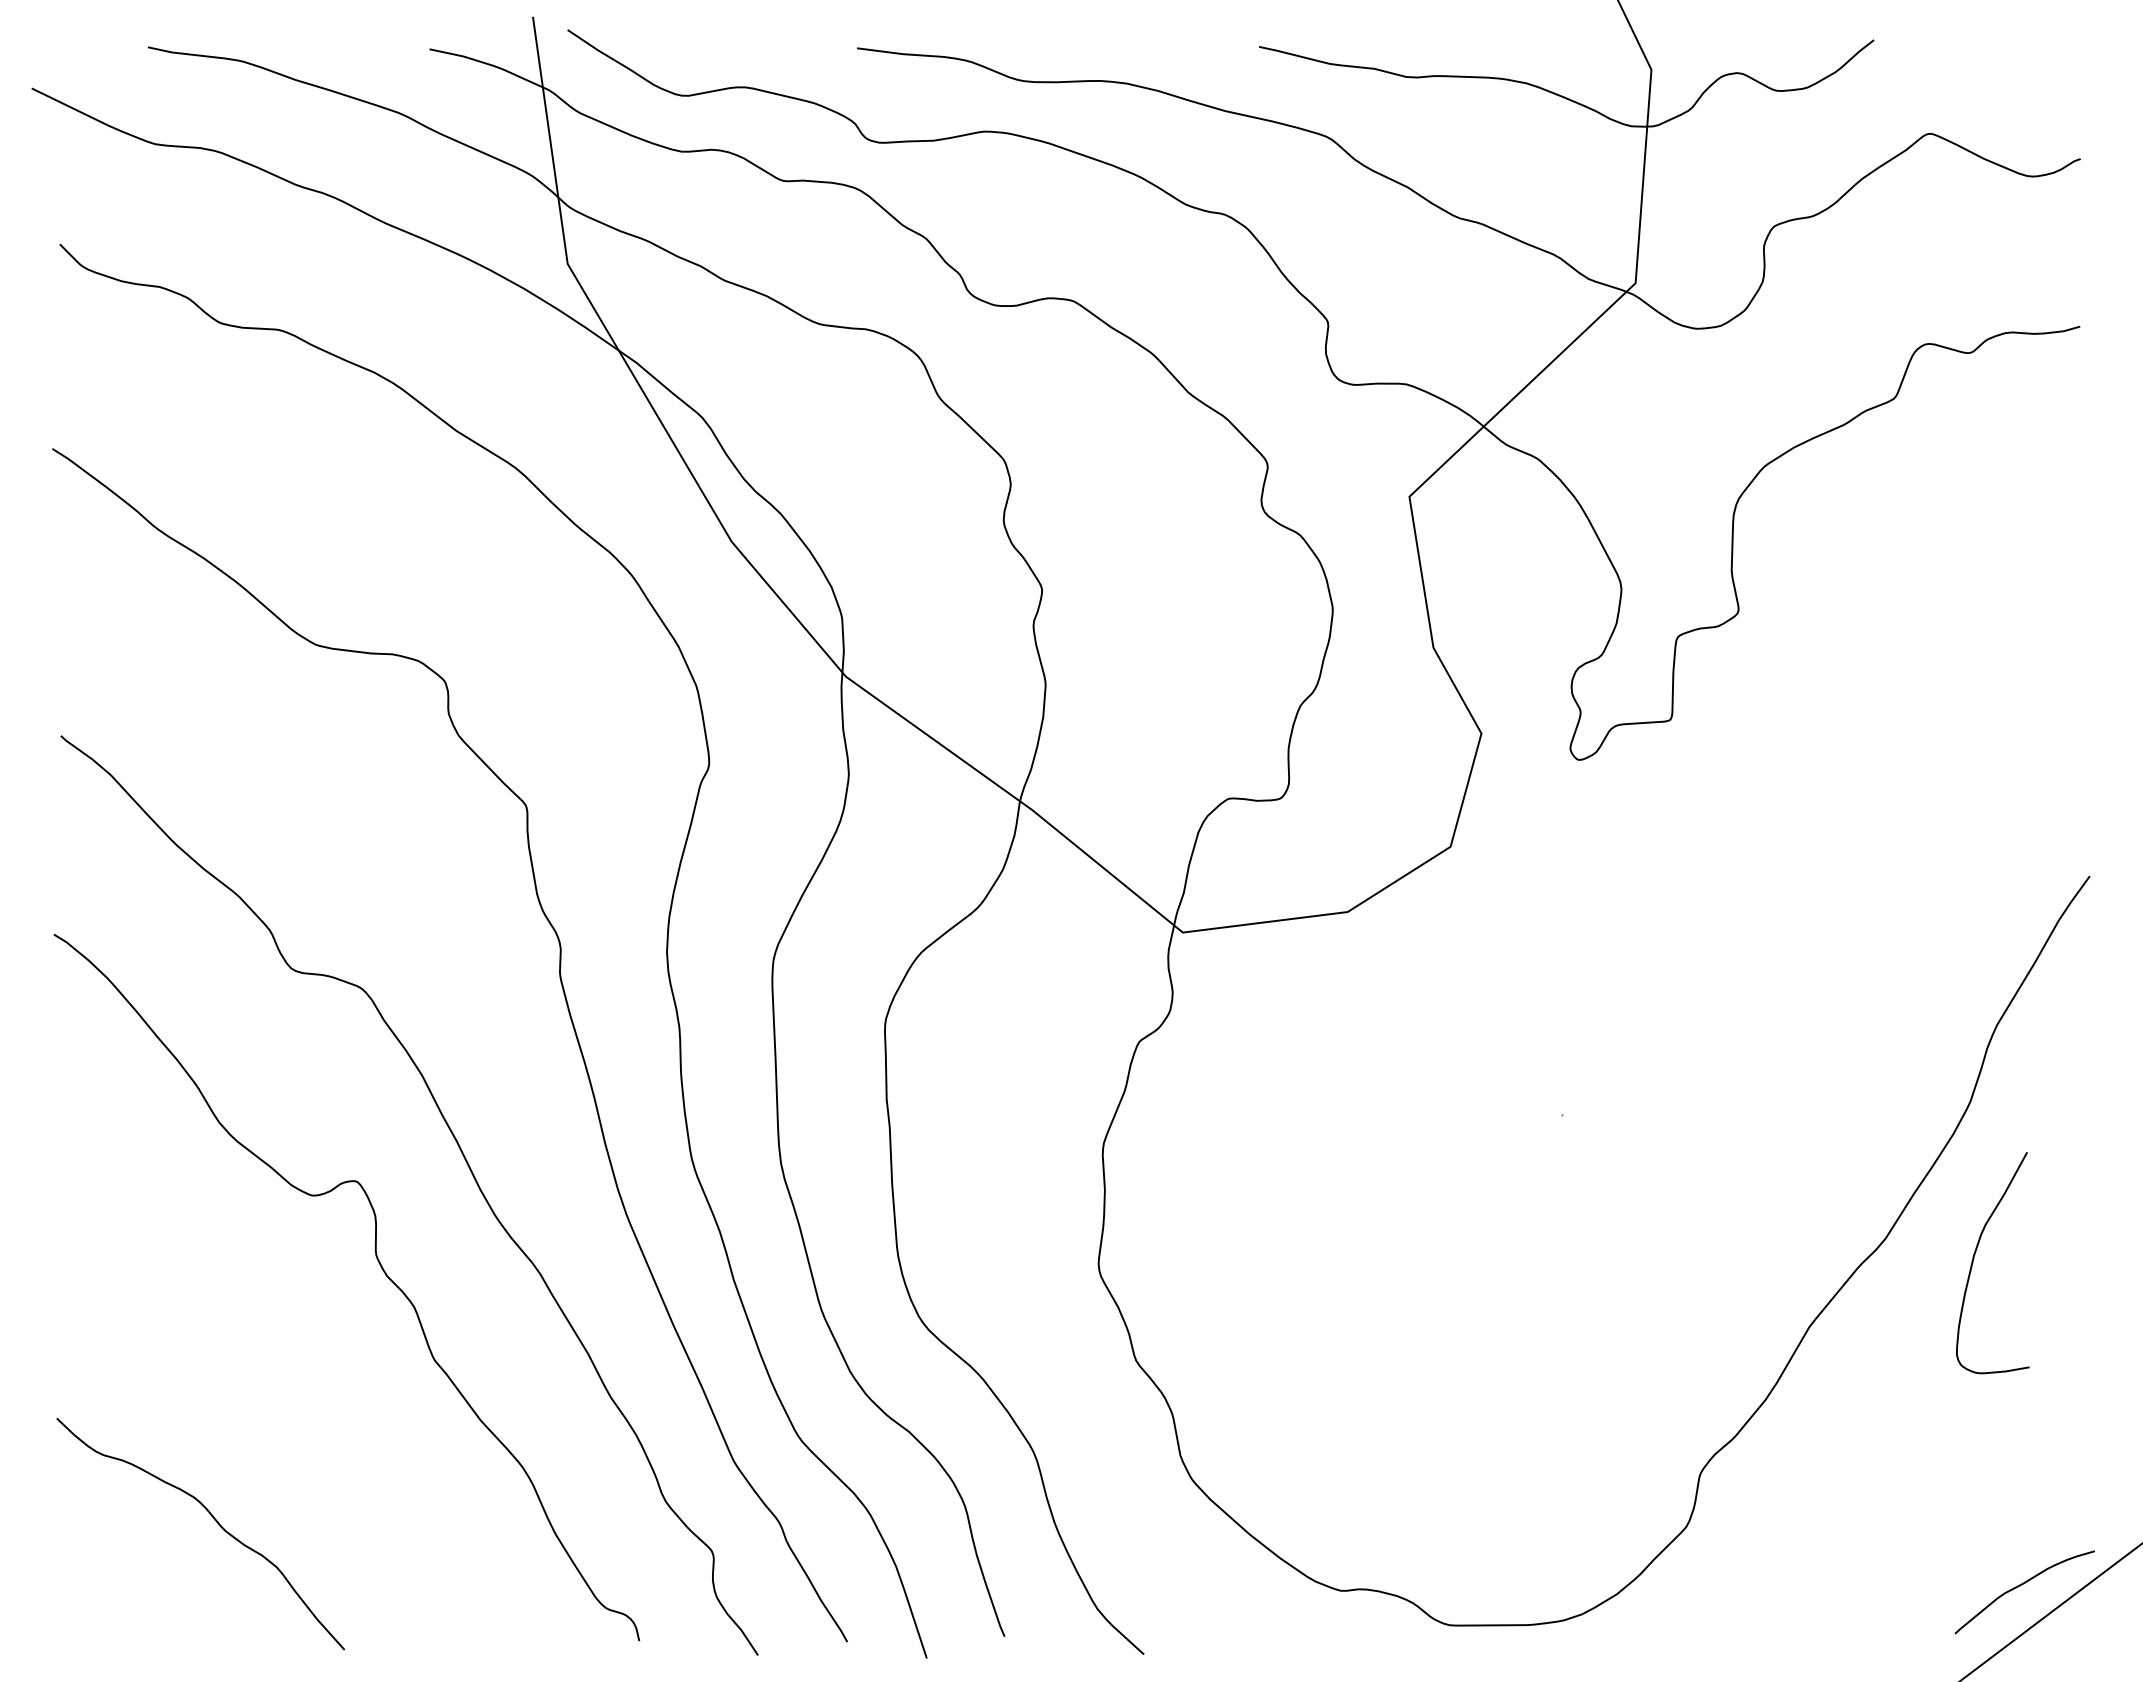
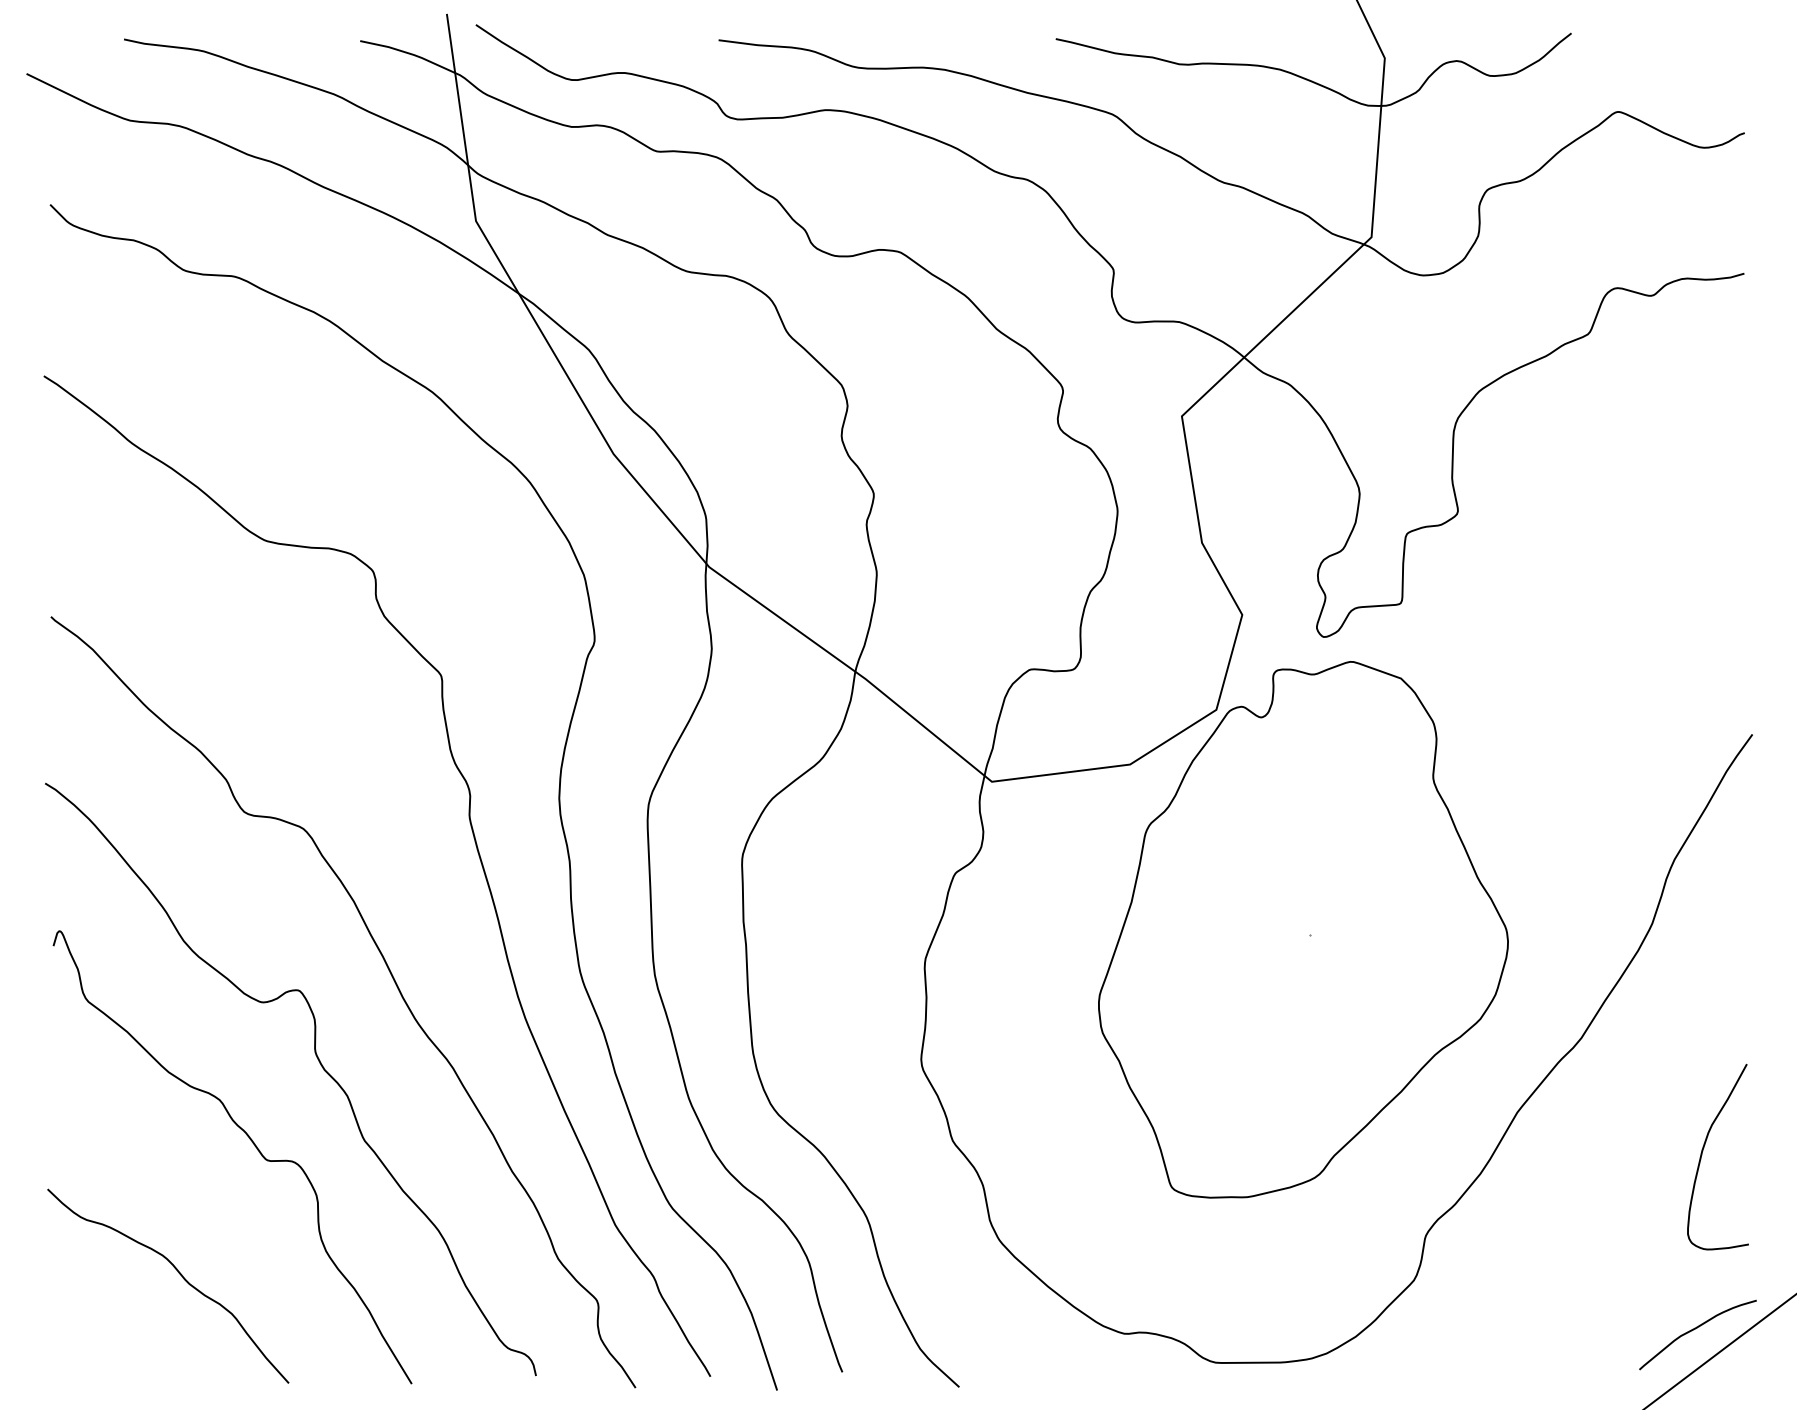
part: (1554, 1108) -> (1303, 929), added
curve: (1974, 1258) -> (1702, 1153), moved
curve: (302, 1365) -> (253, 1144), added

